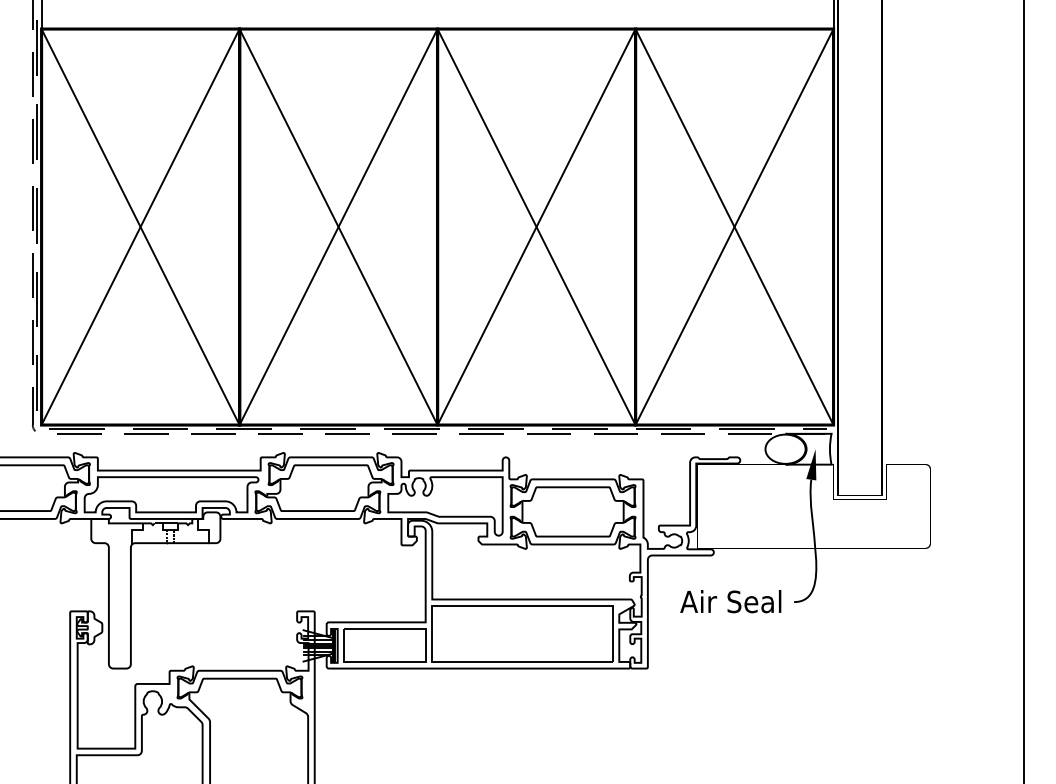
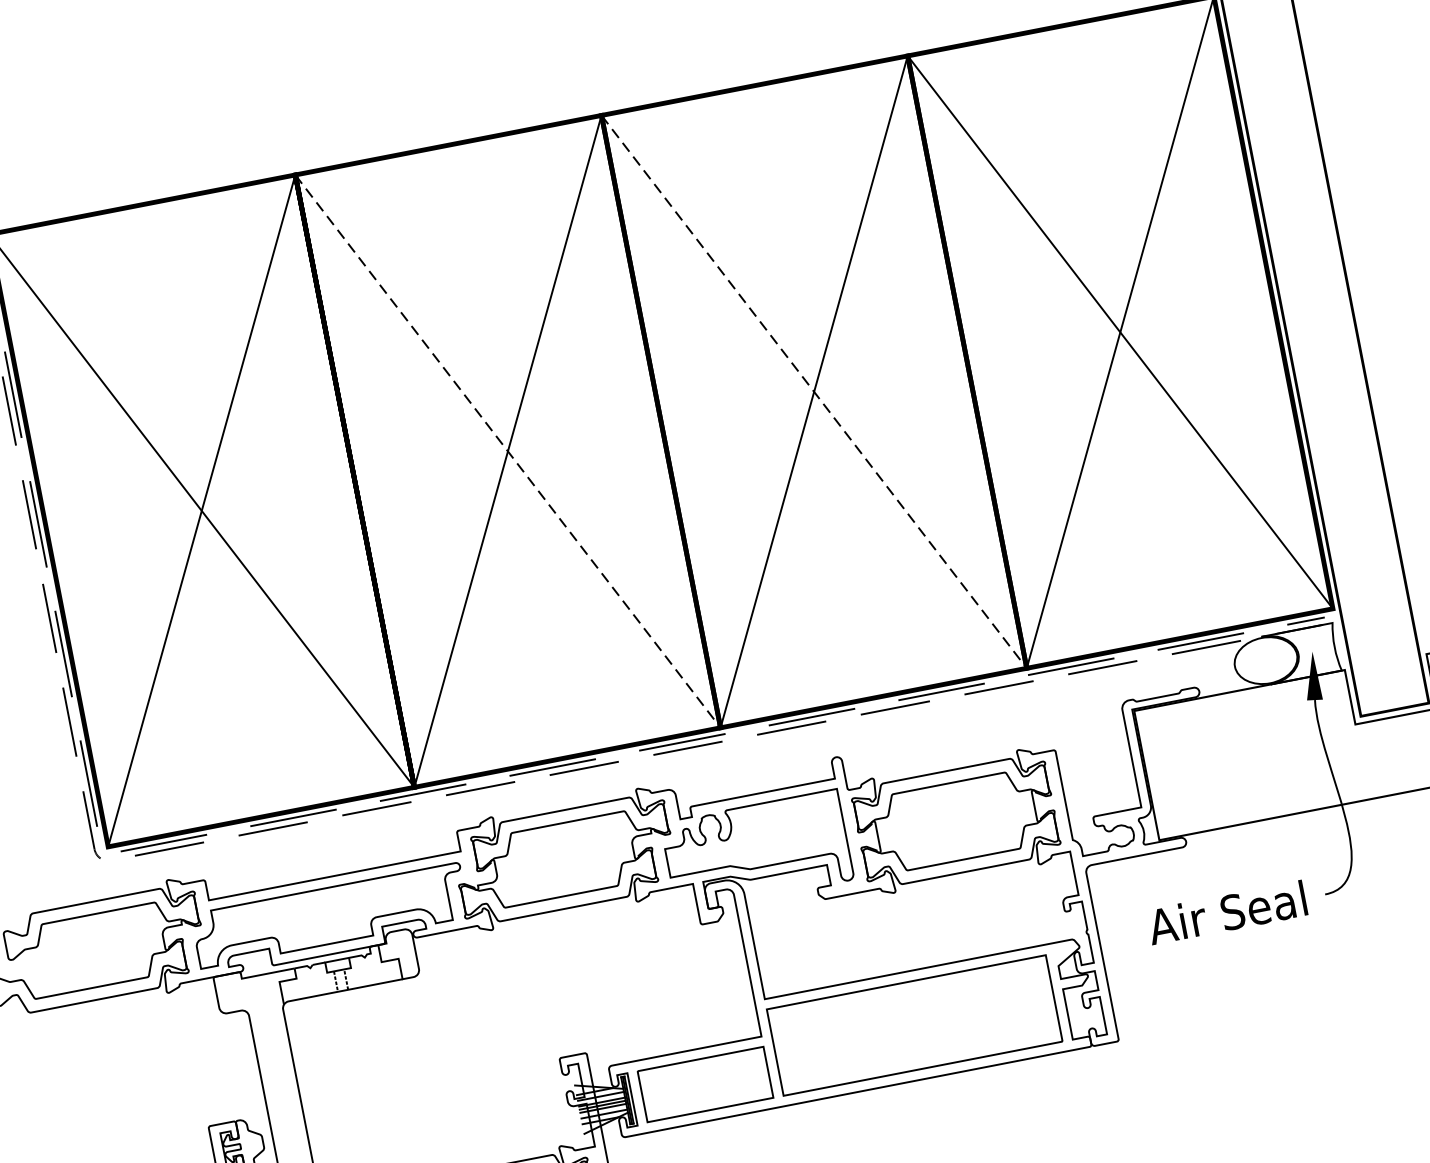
line: (338, 227) -> (508, 452), solid -> dashed
line: (536, 227) -> (814, 392), solid -> dashed

